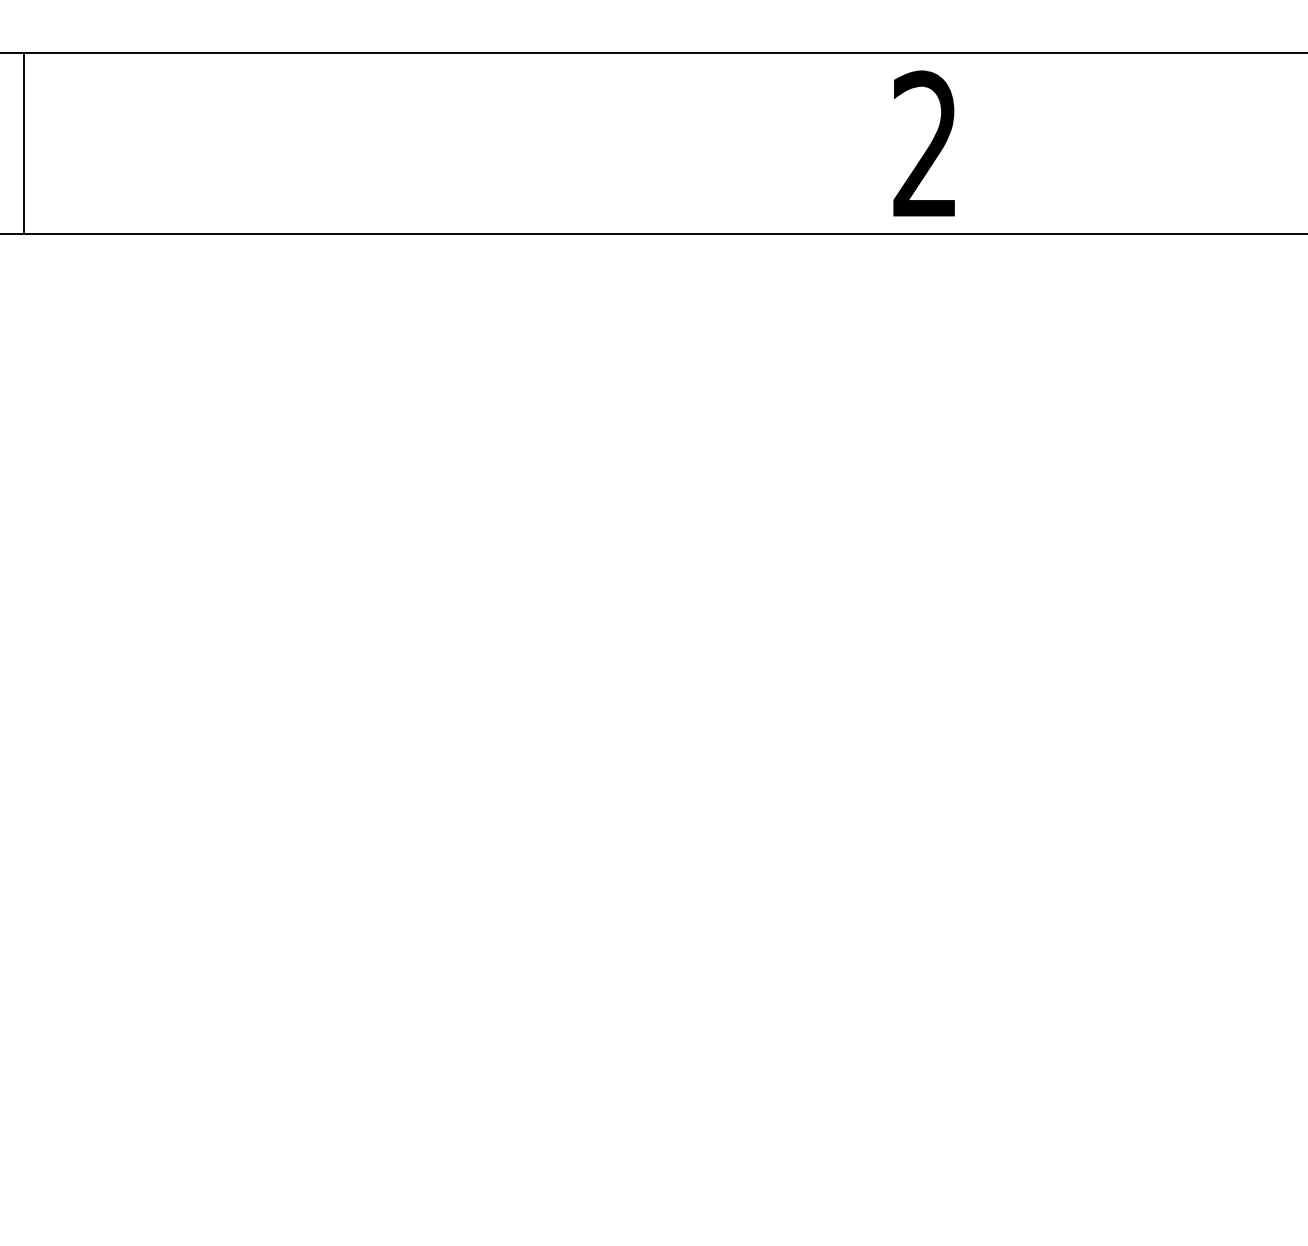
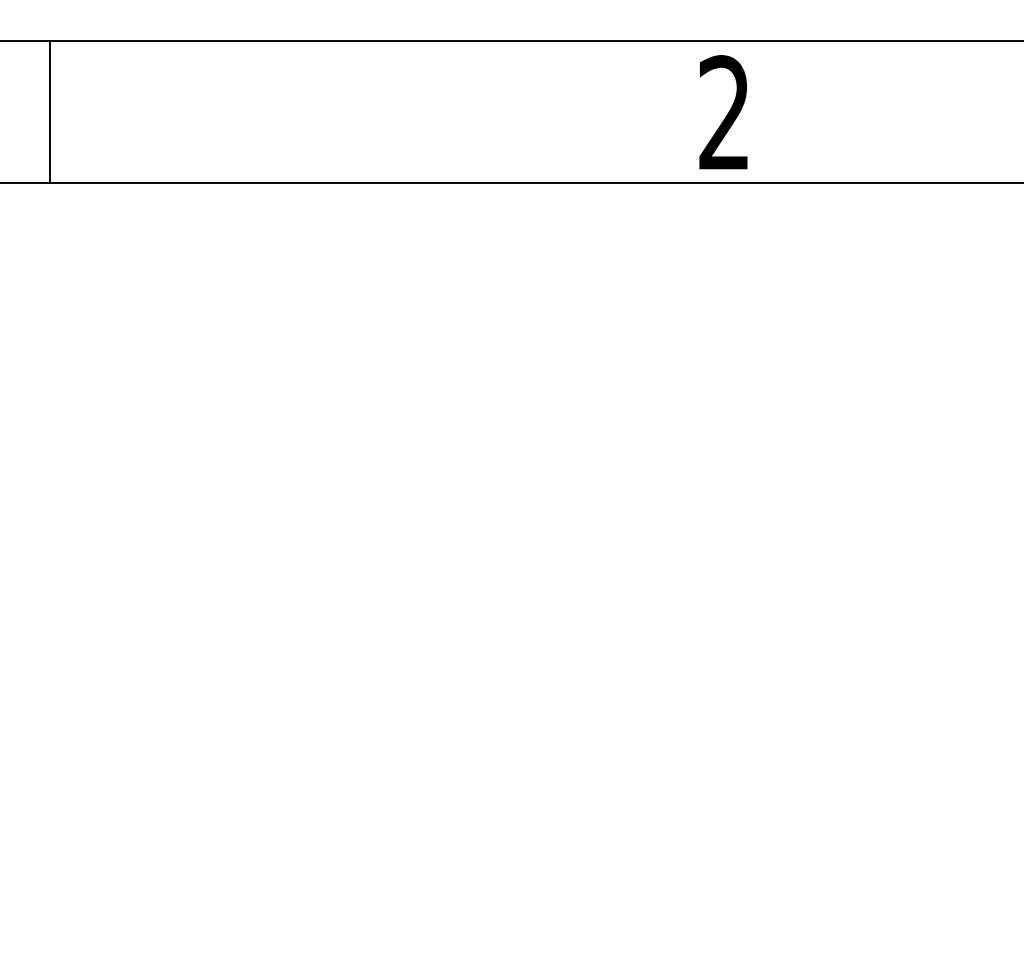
line: (24, 142) -> (50, 111), moved

